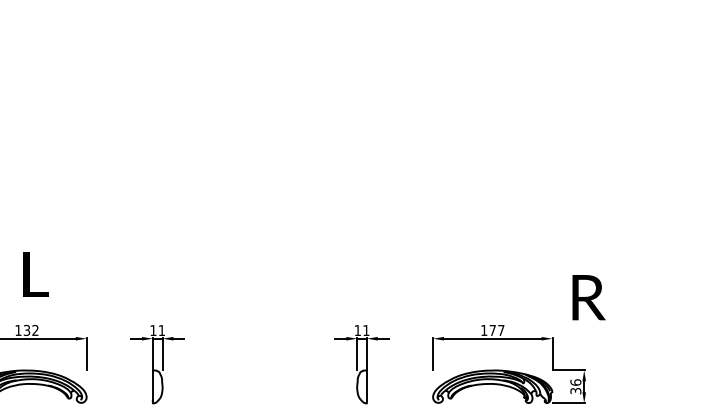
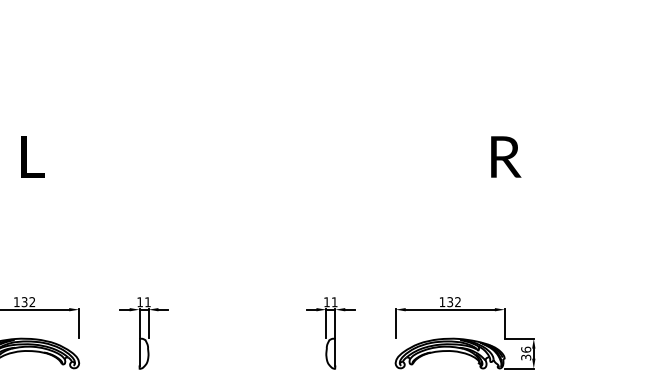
text: (35, 274) -> (32, 156), moved
text: (588, 297) -> (505, 156), moved
text: (496, 330) -> (453, 302), 177 -> 132

